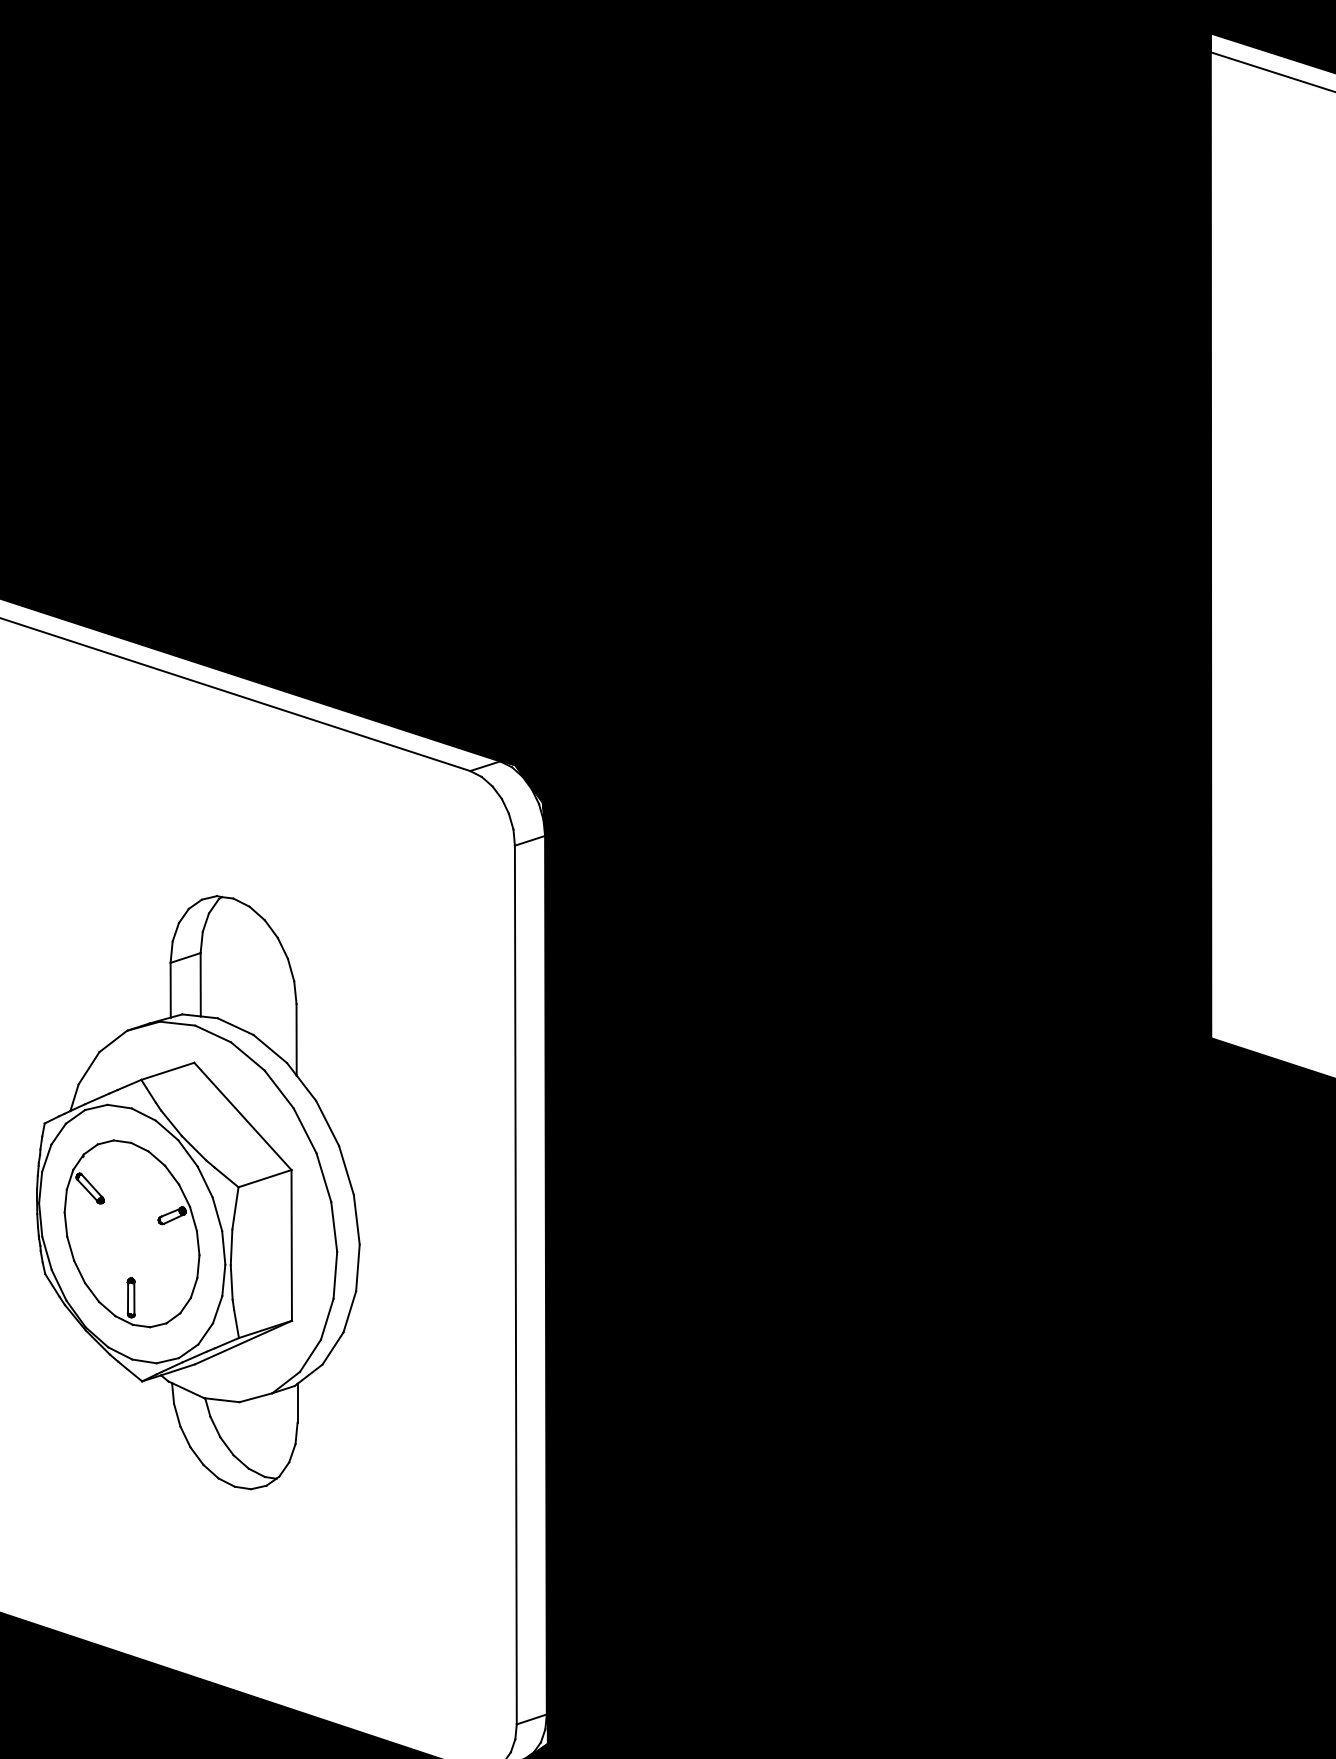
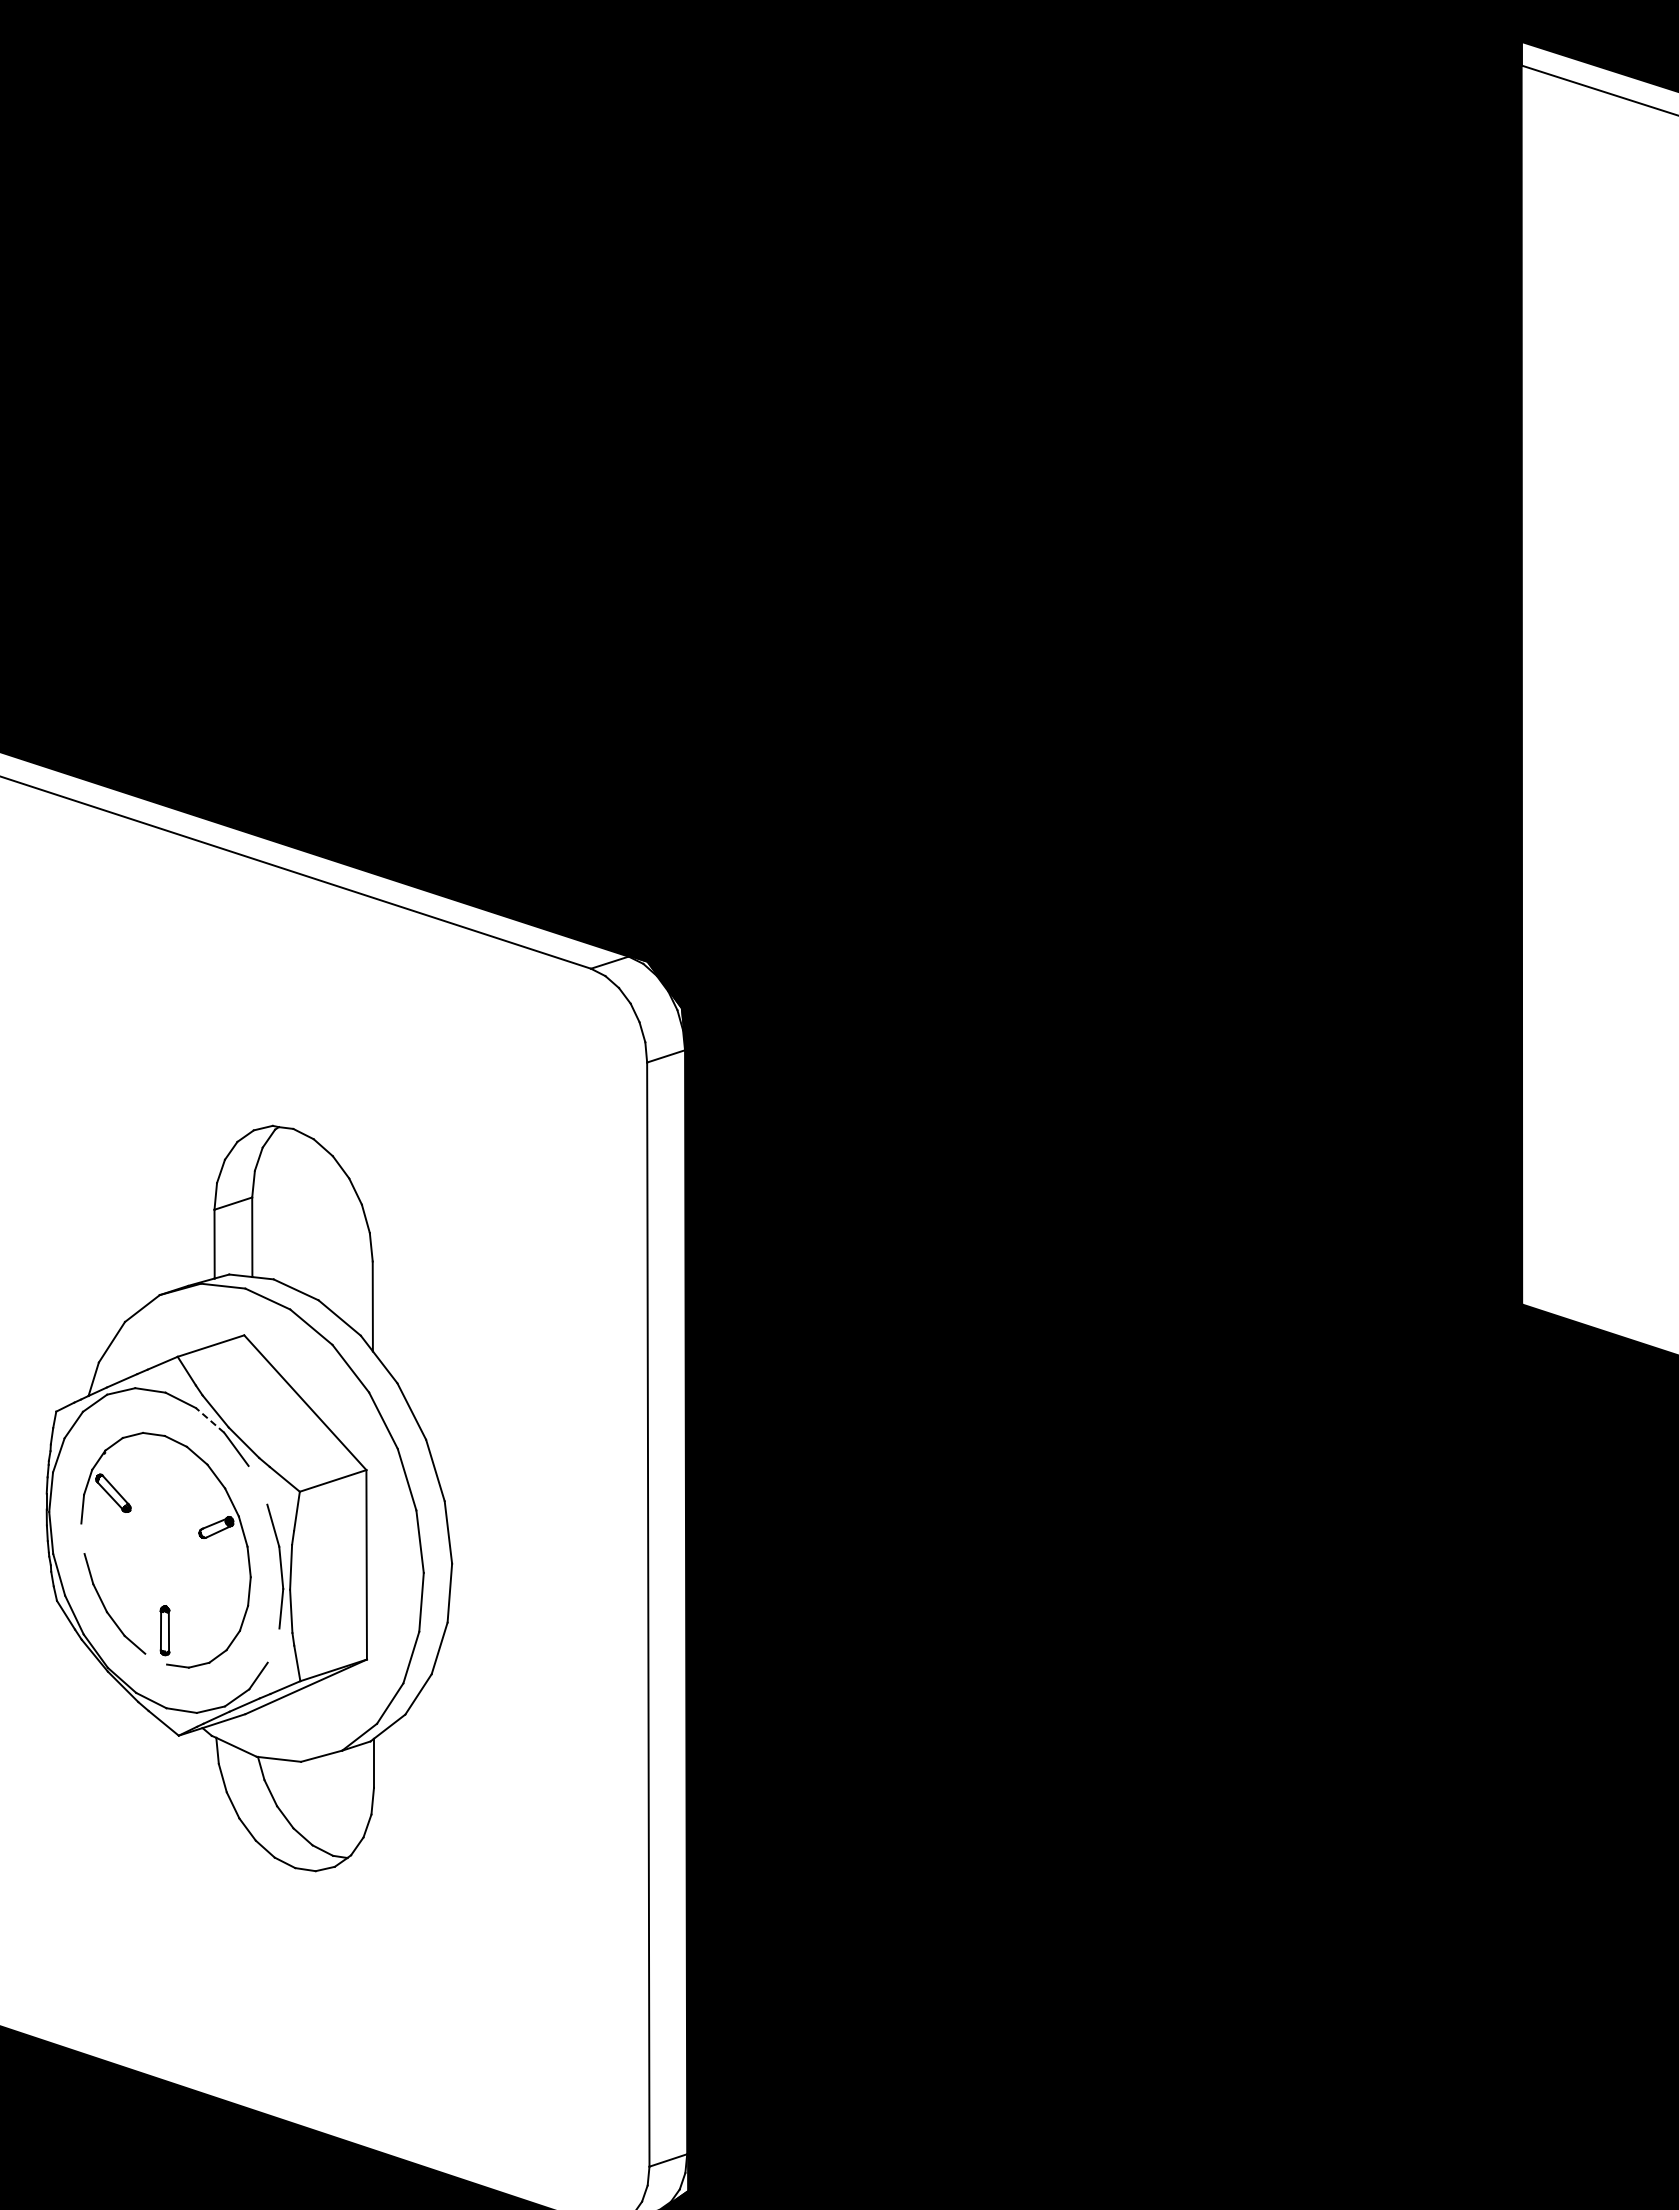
line: (167, 1130) -> (210, 1420), solid -> dashed
line: (204, 1181) -> (257, 1484), removed
line: (65, 1224) -> (82, 1538), removed
line: (217, 1309) -> (273, 1645), removed
line: (124, 1319) -> (156, 1658), removed

